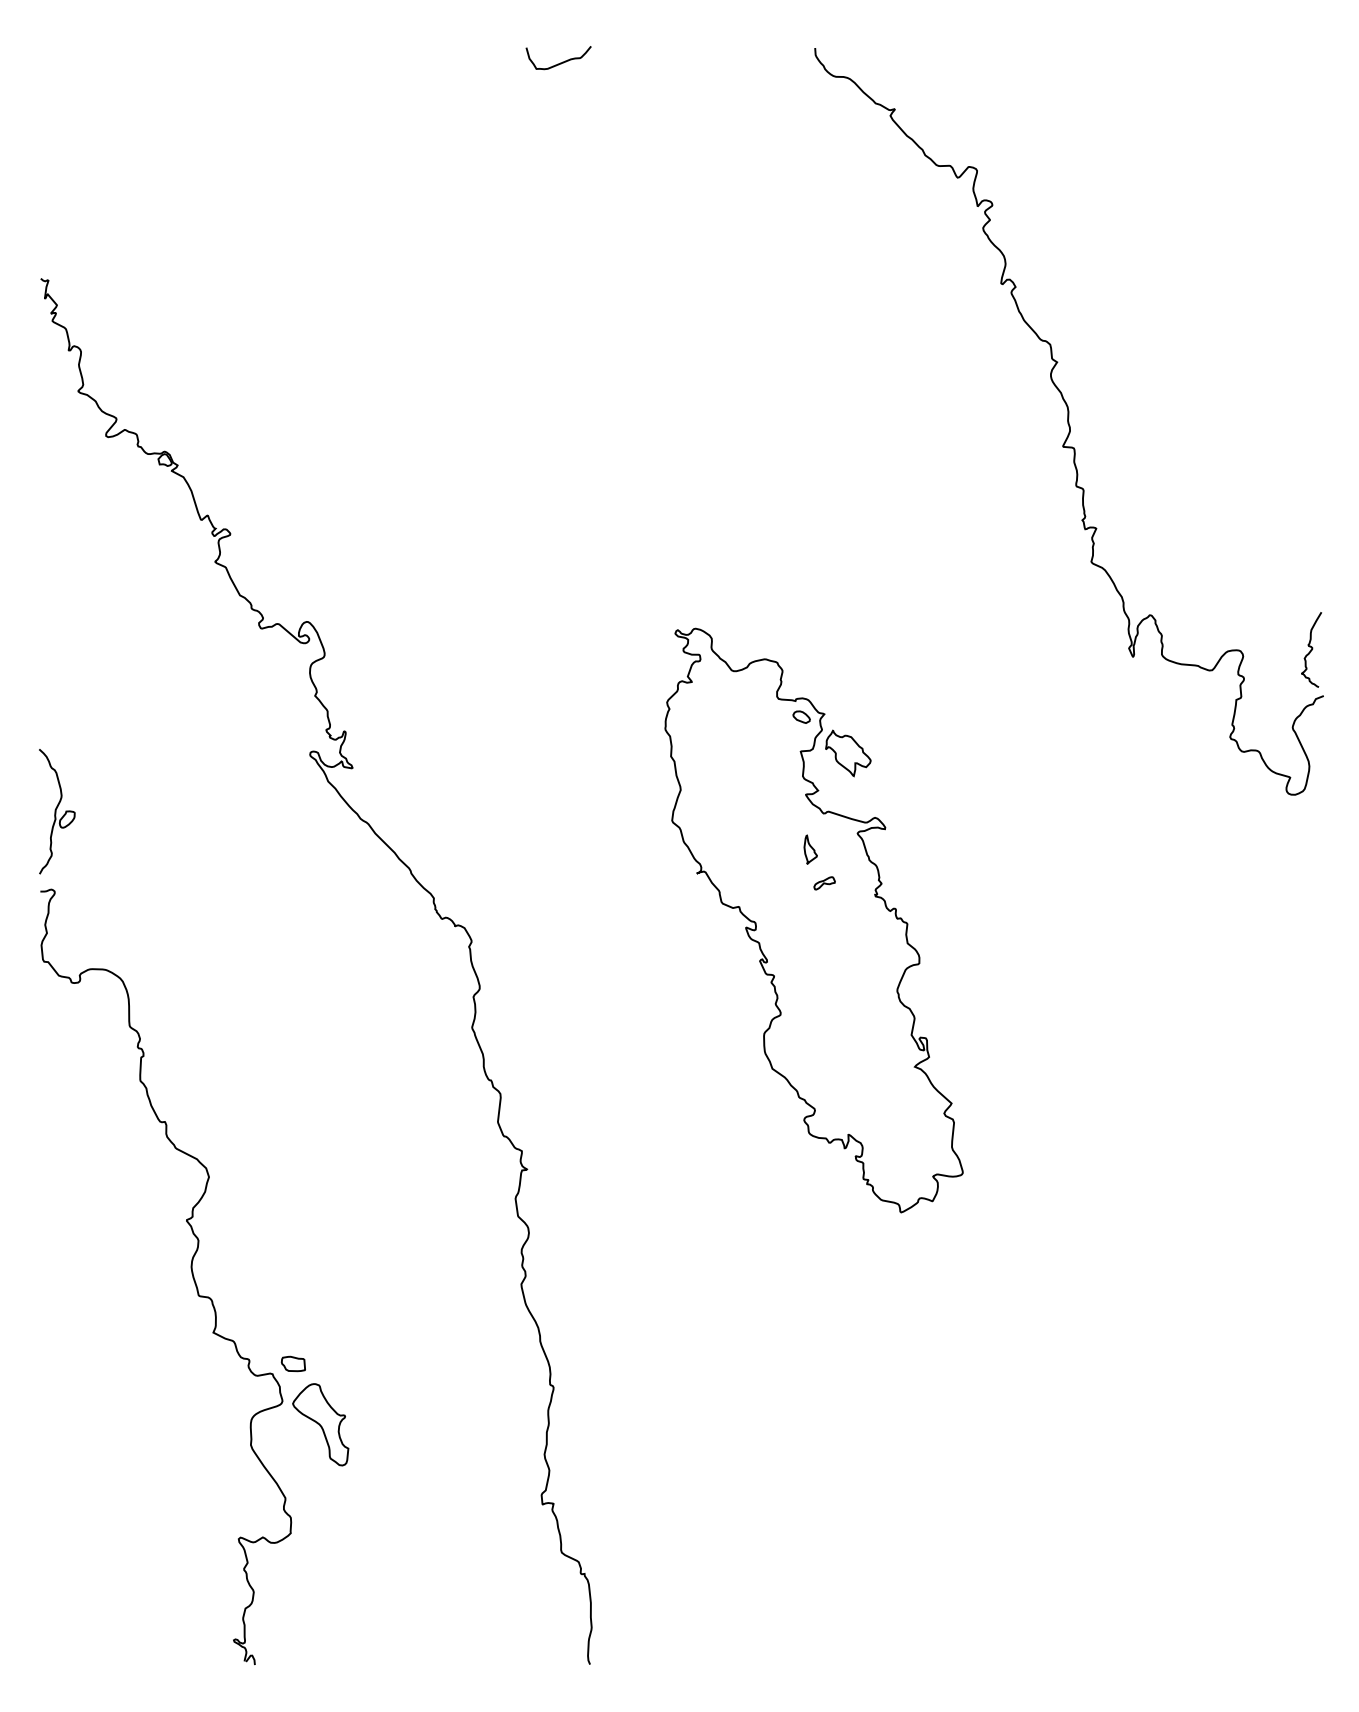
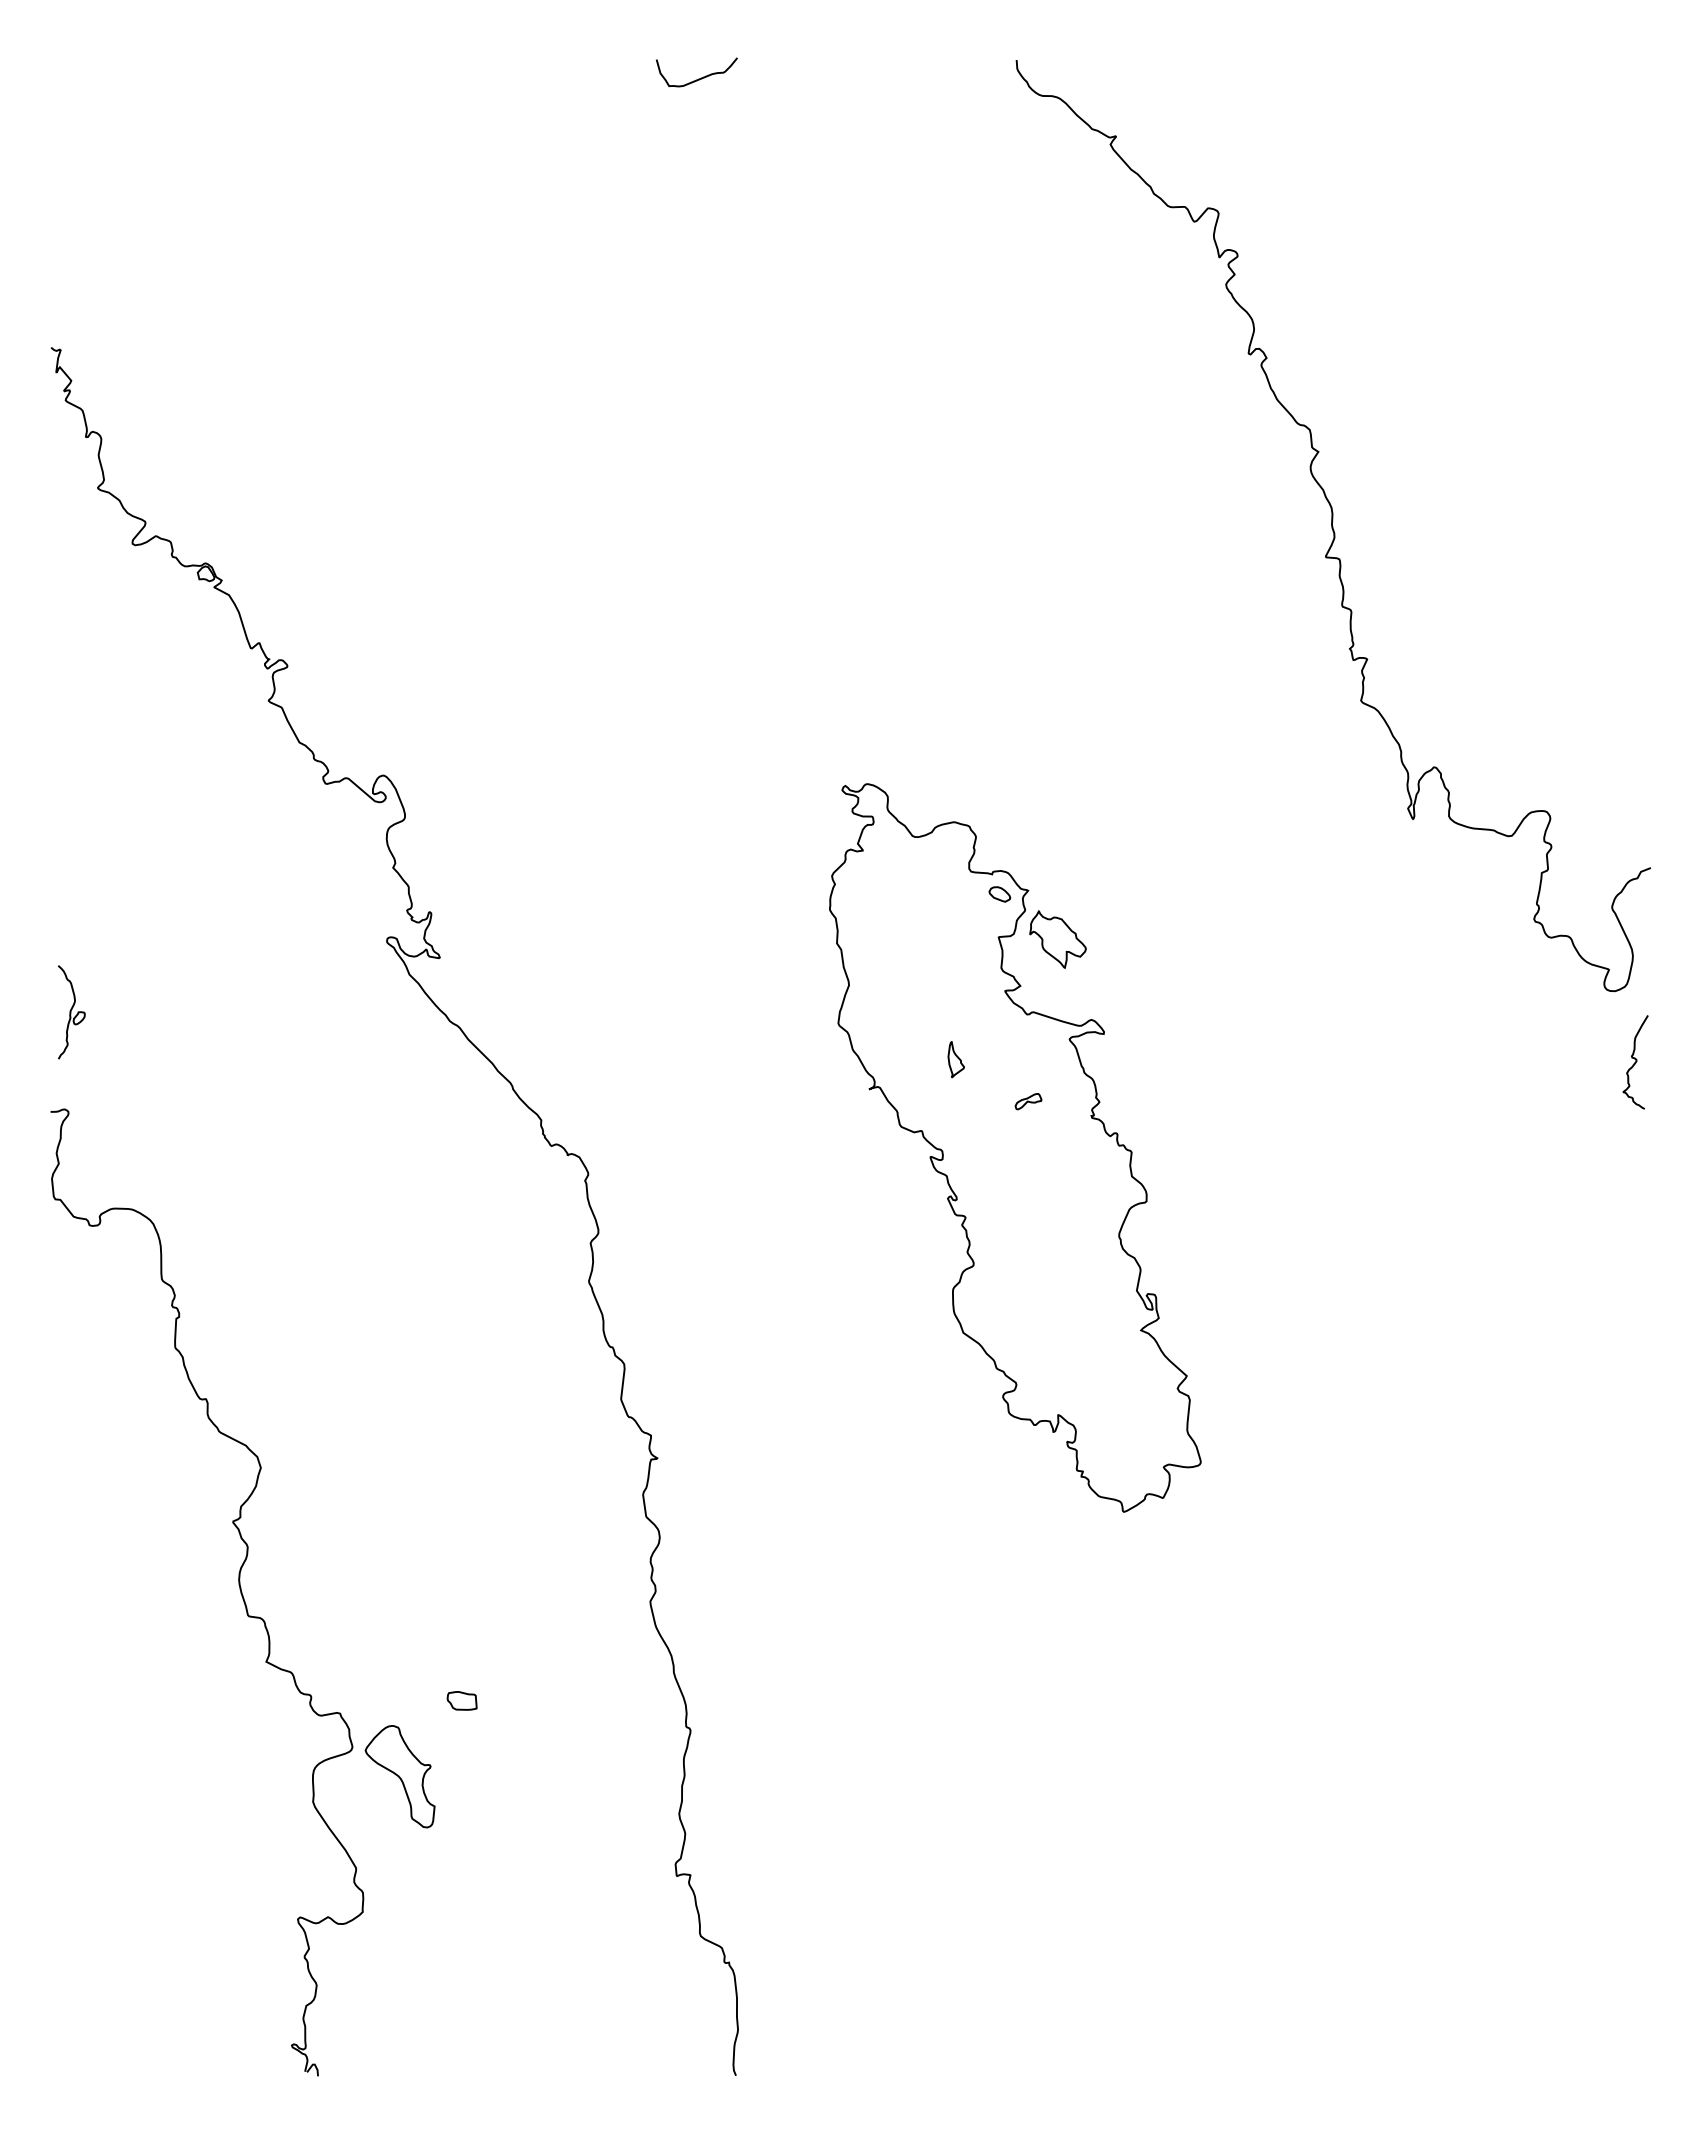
curve: (1311, 649) -> (1635, 1061), moved
part: (57, 811) -> (71, 1012), size x0.6
part: (810, 849) -> (955, 1059), moved
part: (292, 1363) -> (460, 1700), moved

